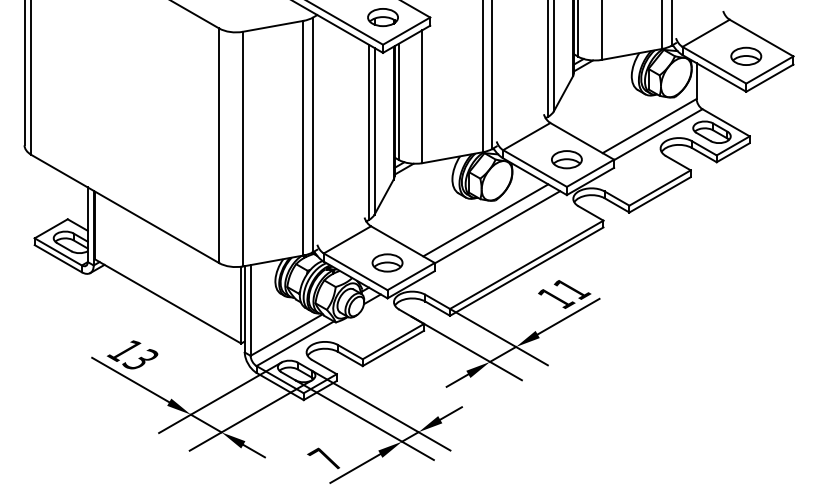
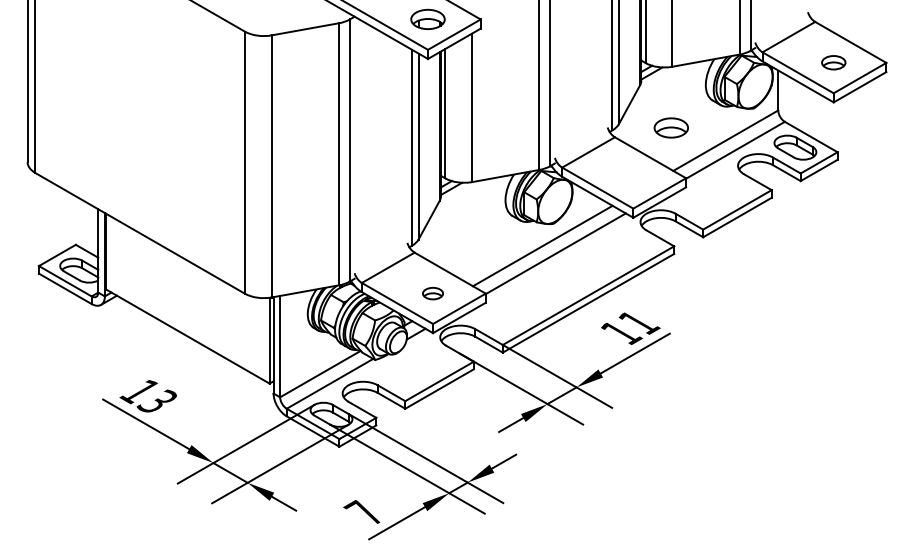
part: (746, 55) -> (833, 61), size x0.7
part: (566, 159) -> (670, 127), moved
part: (387, 262) -> (432, 293), size x0.6

